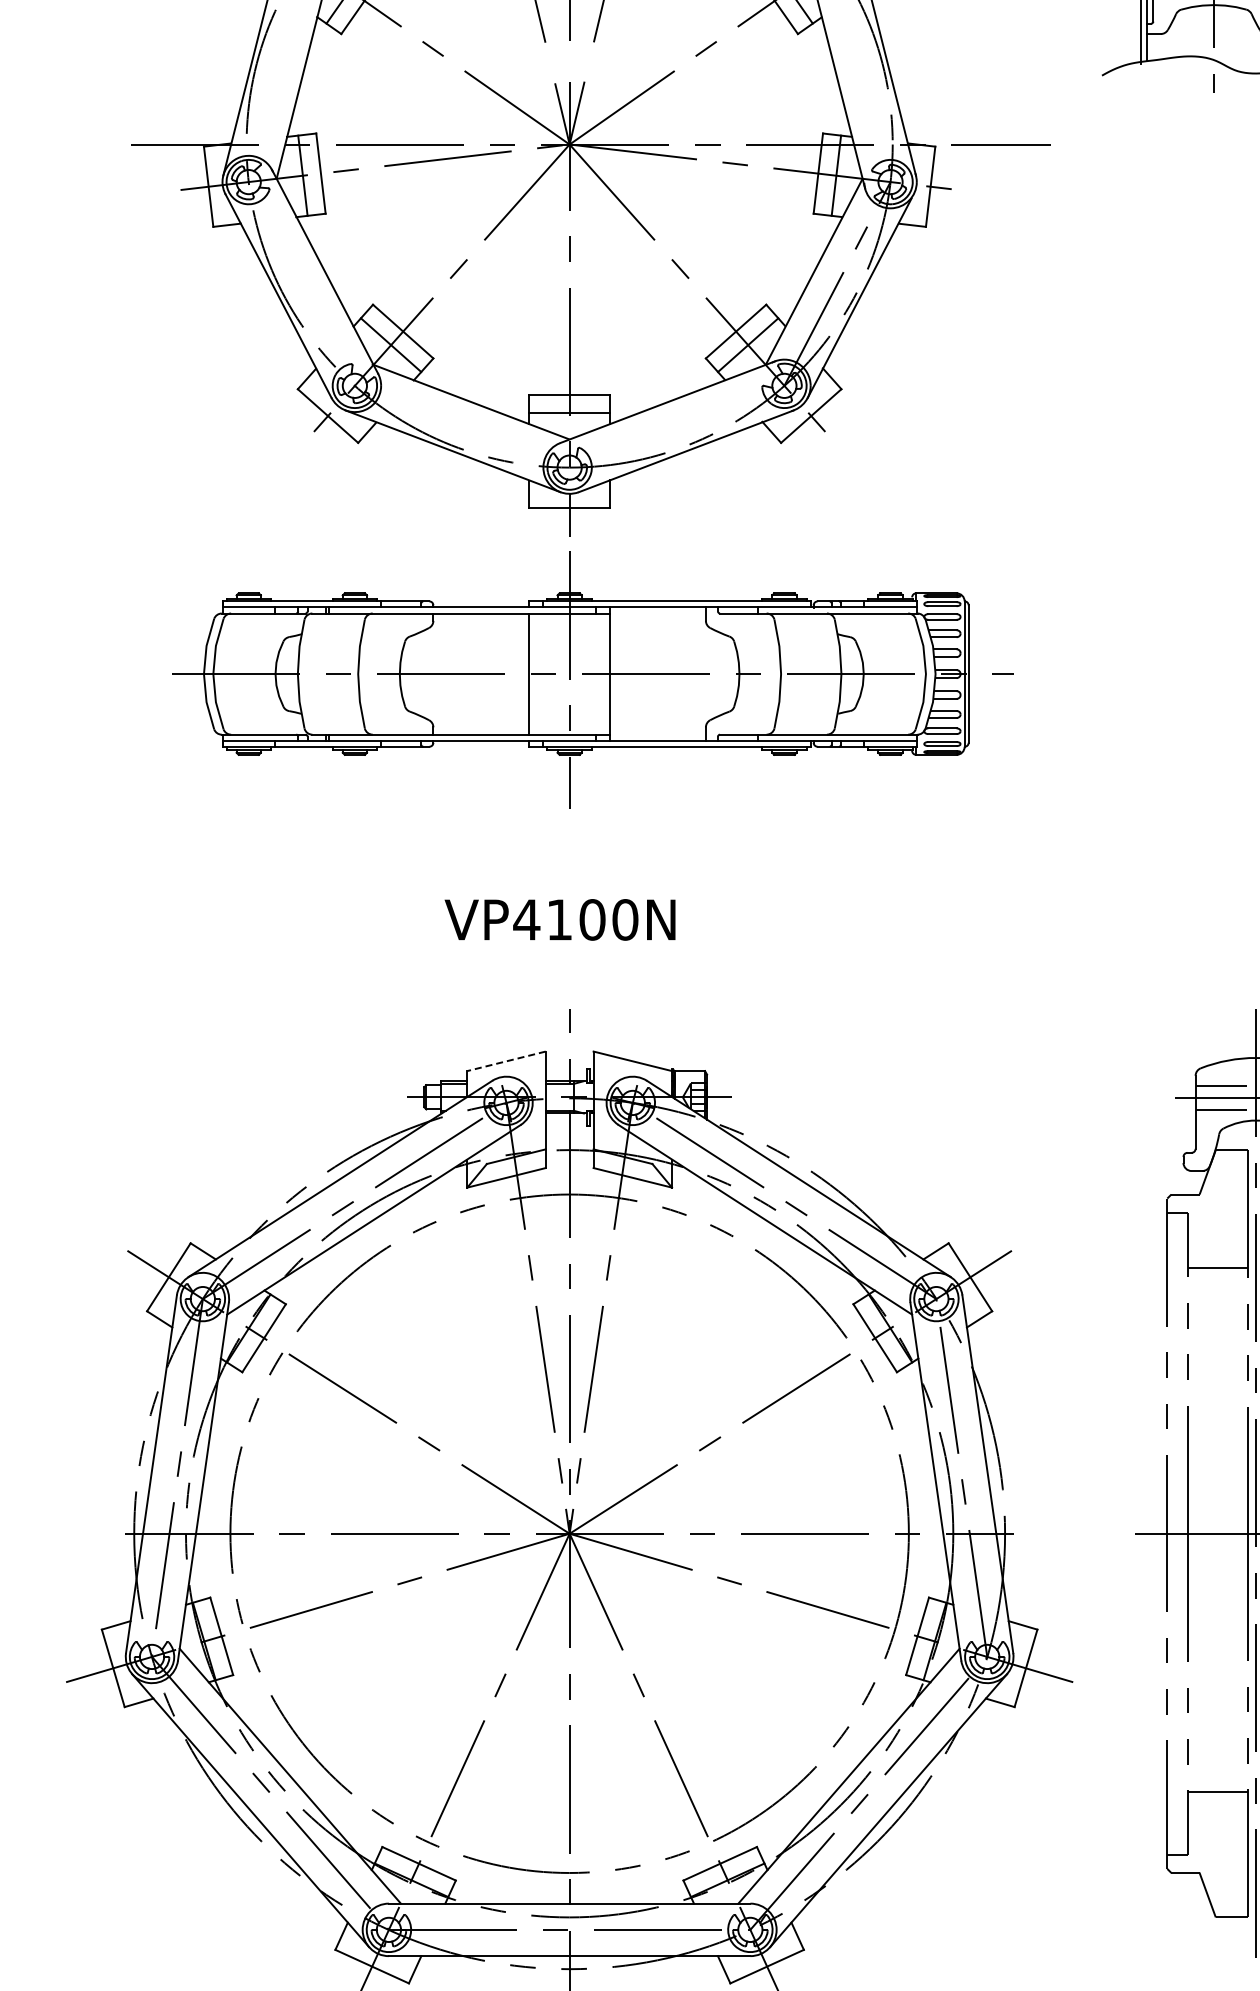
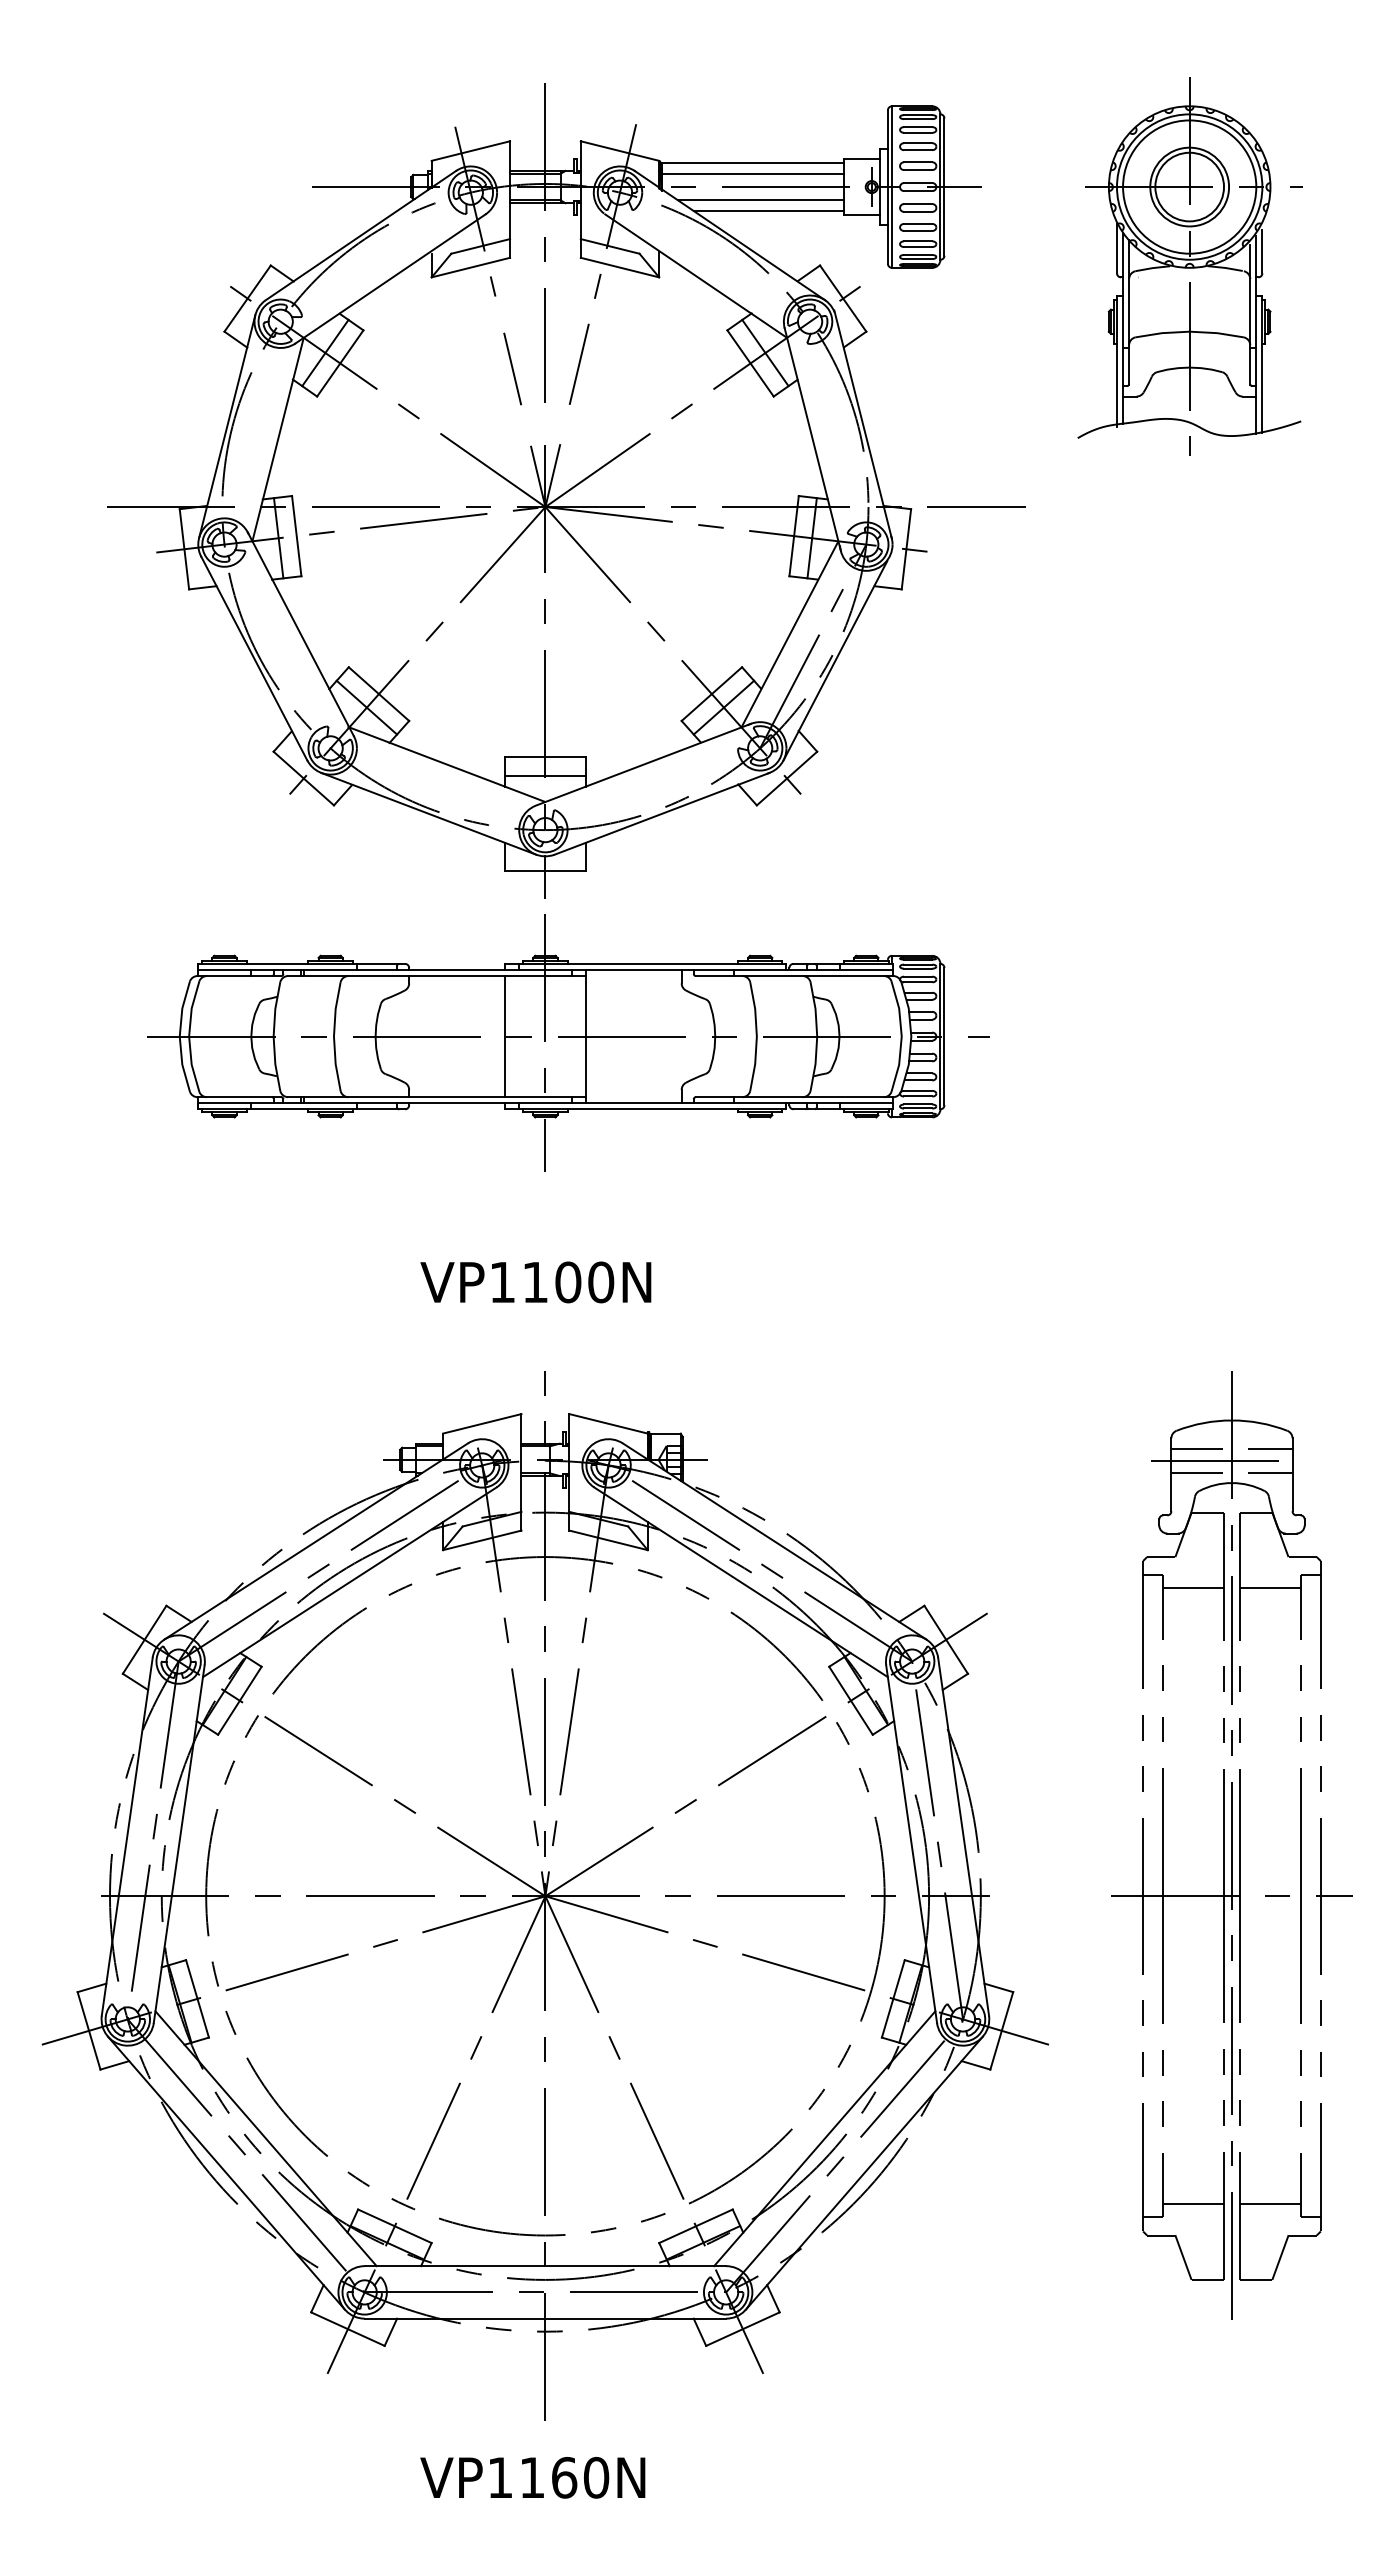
text: (526, 919) -> (502, 1282), VP4100N -> VP1100N
line: (505, 1060) -> (481, 1423), dashed -> solid
line: (1217, 1267) -> (1193, 1588), moved
line: (1217, 1791) -> (1193, 2204), moved

